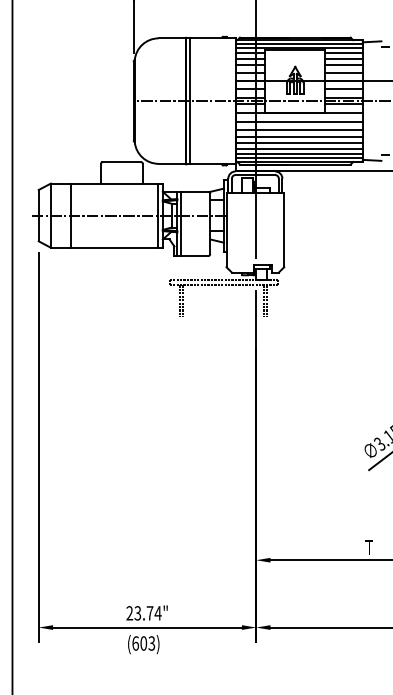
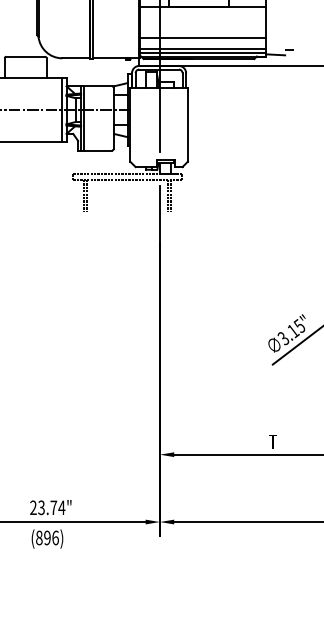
line: (299, 121) -> (203, 15), removed
line: (299, 129) -> (203, 23), removed
line: (299, 136) -> (203, 30), removed
line: (299, 149) -> (203, 43), removed
text: (143, 643) -> (47, 537), (603) -> (896)

